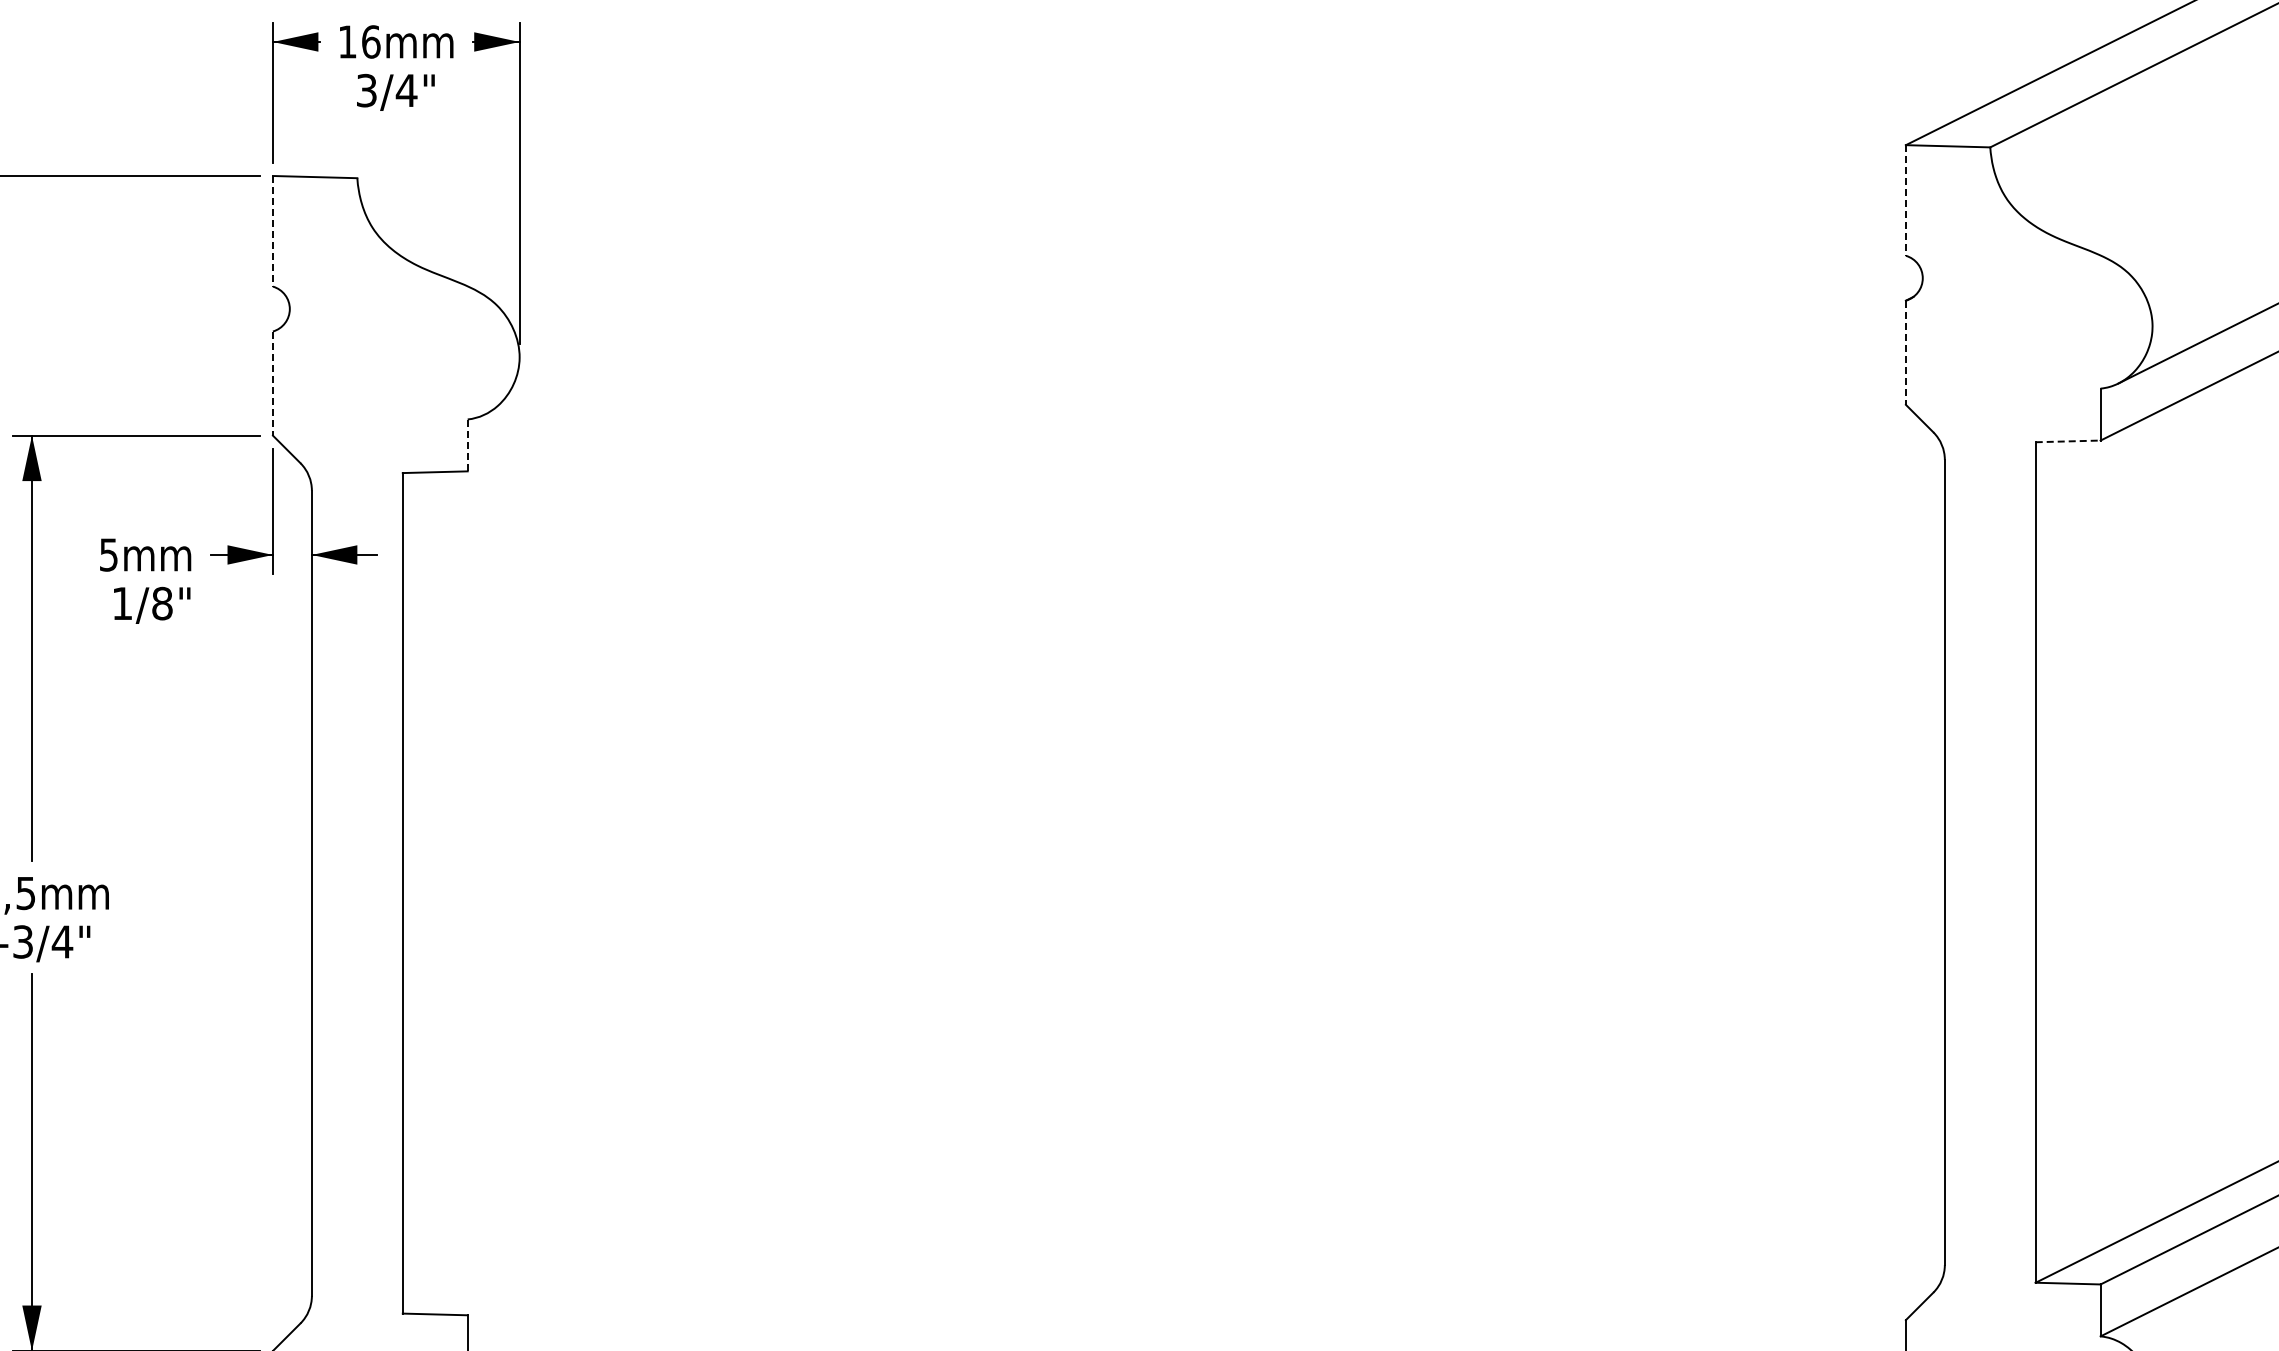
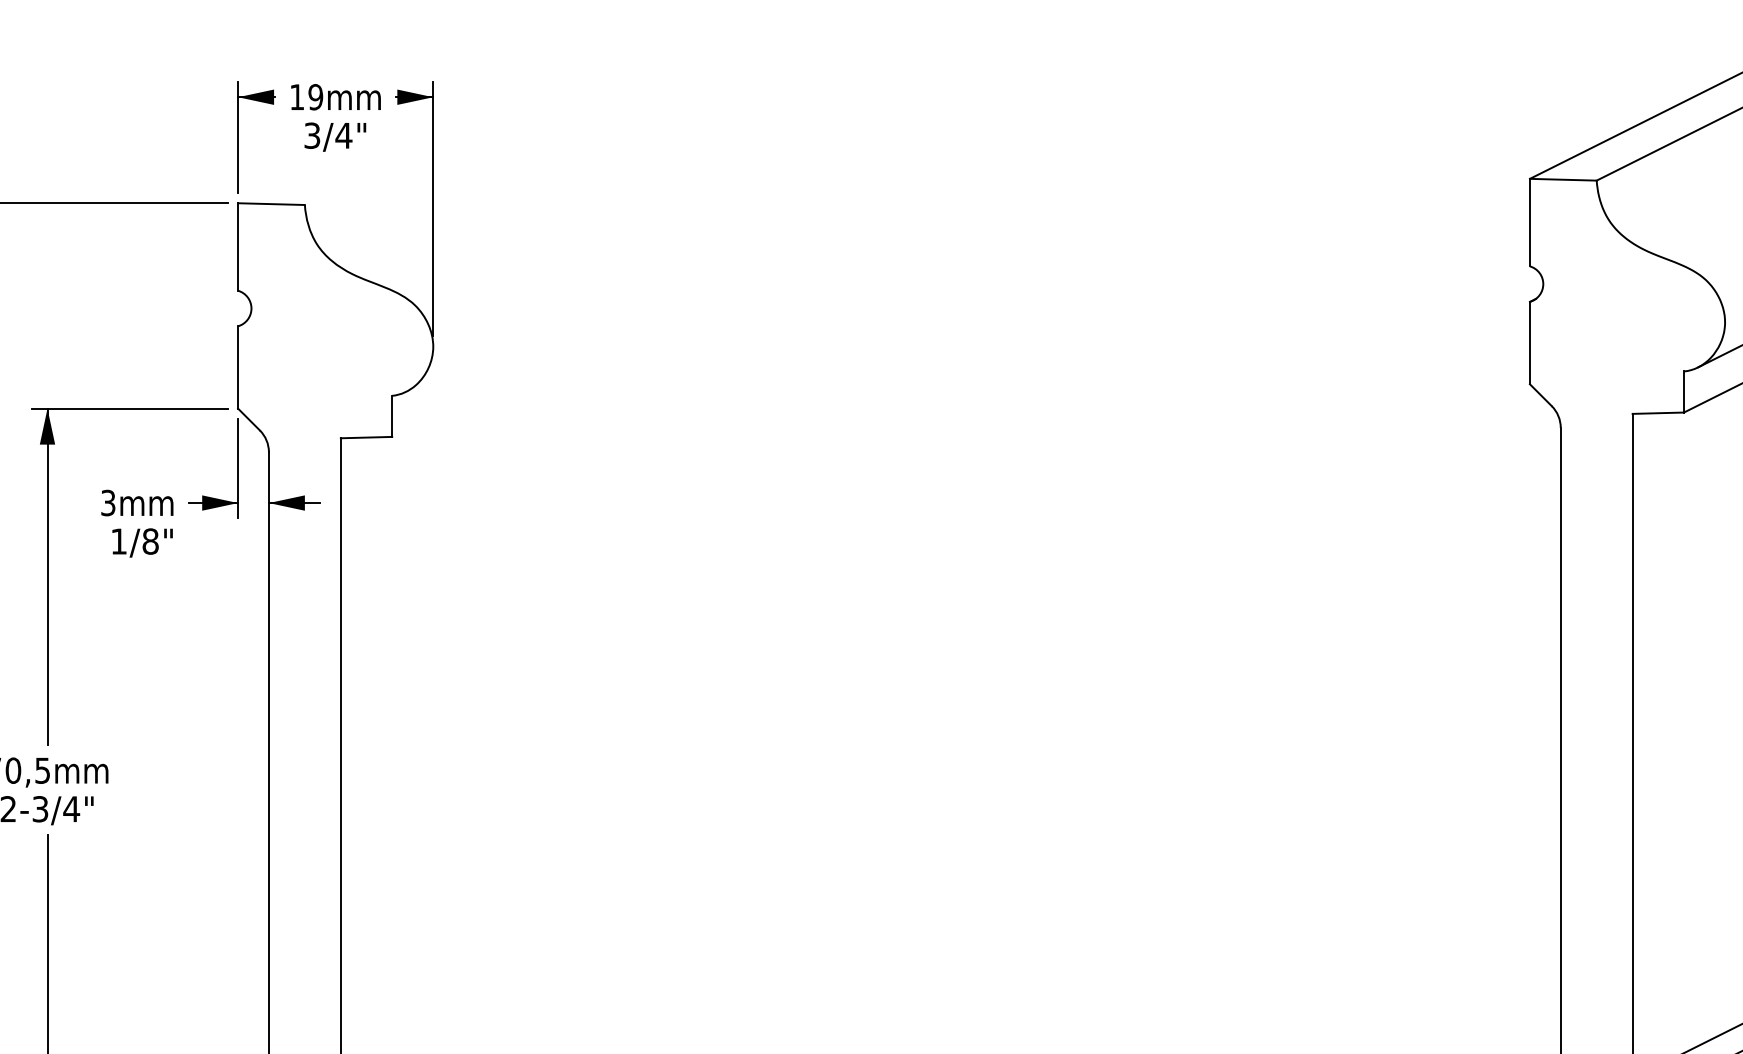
text: (370, 41) -> (315, 96), 16 -> 19
line: (1905, 200) -> (1529, 222), dashed -> solid
line: (272, 231) -> (237, 247), dashed -> solid
line: (1905, 353) -> (1529, 343), dashed -> solid
line: (272, 384) -> (237, 368), dashed -> solid
line: (2068, 441) -> (1658, 413), dashed -> solid
line: (467, 445) -> (392, 416), dashed -> solid
text: (108, 554) -> (108, 502), 5 -> 3

